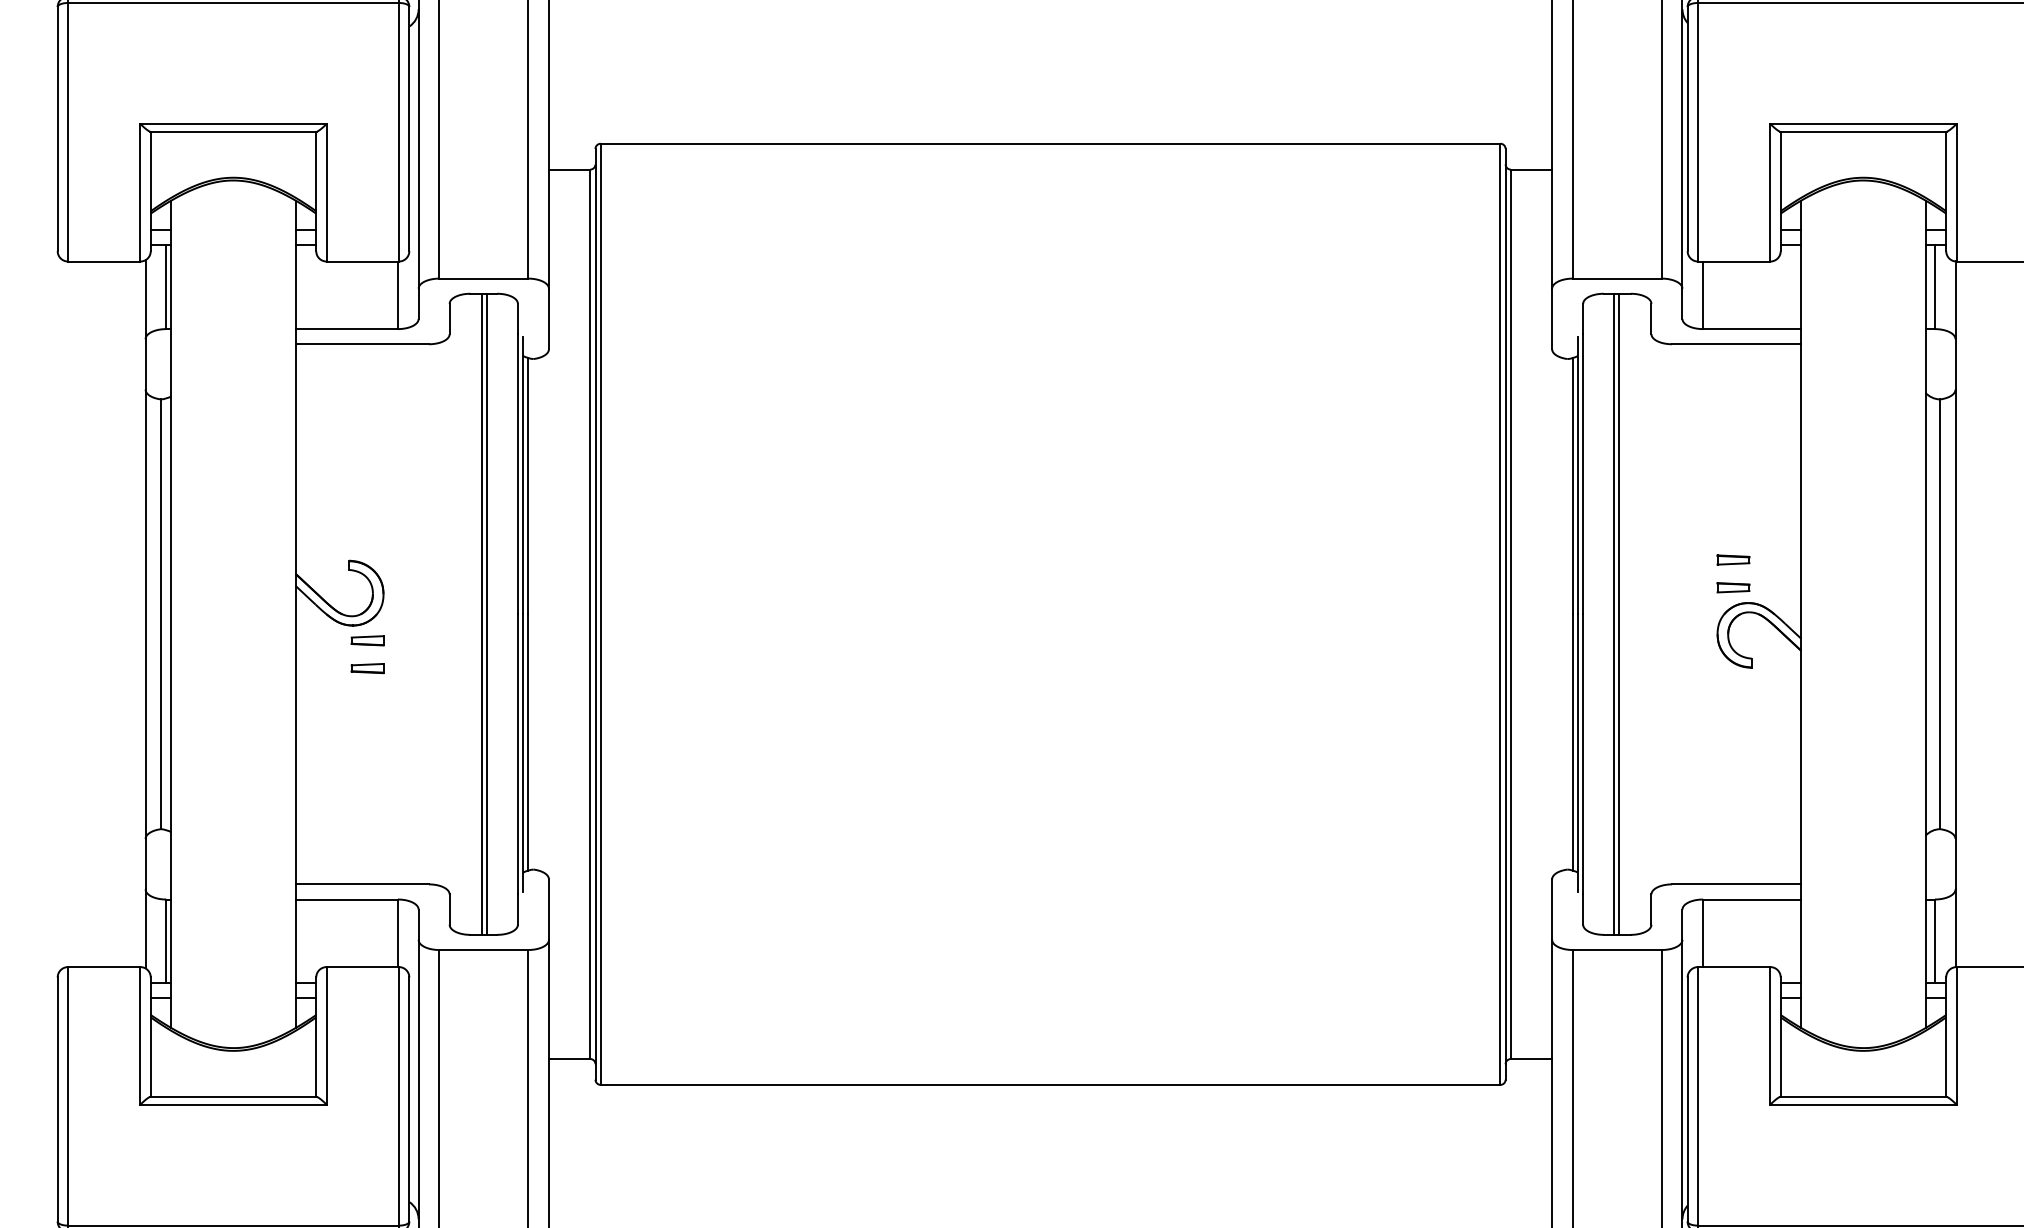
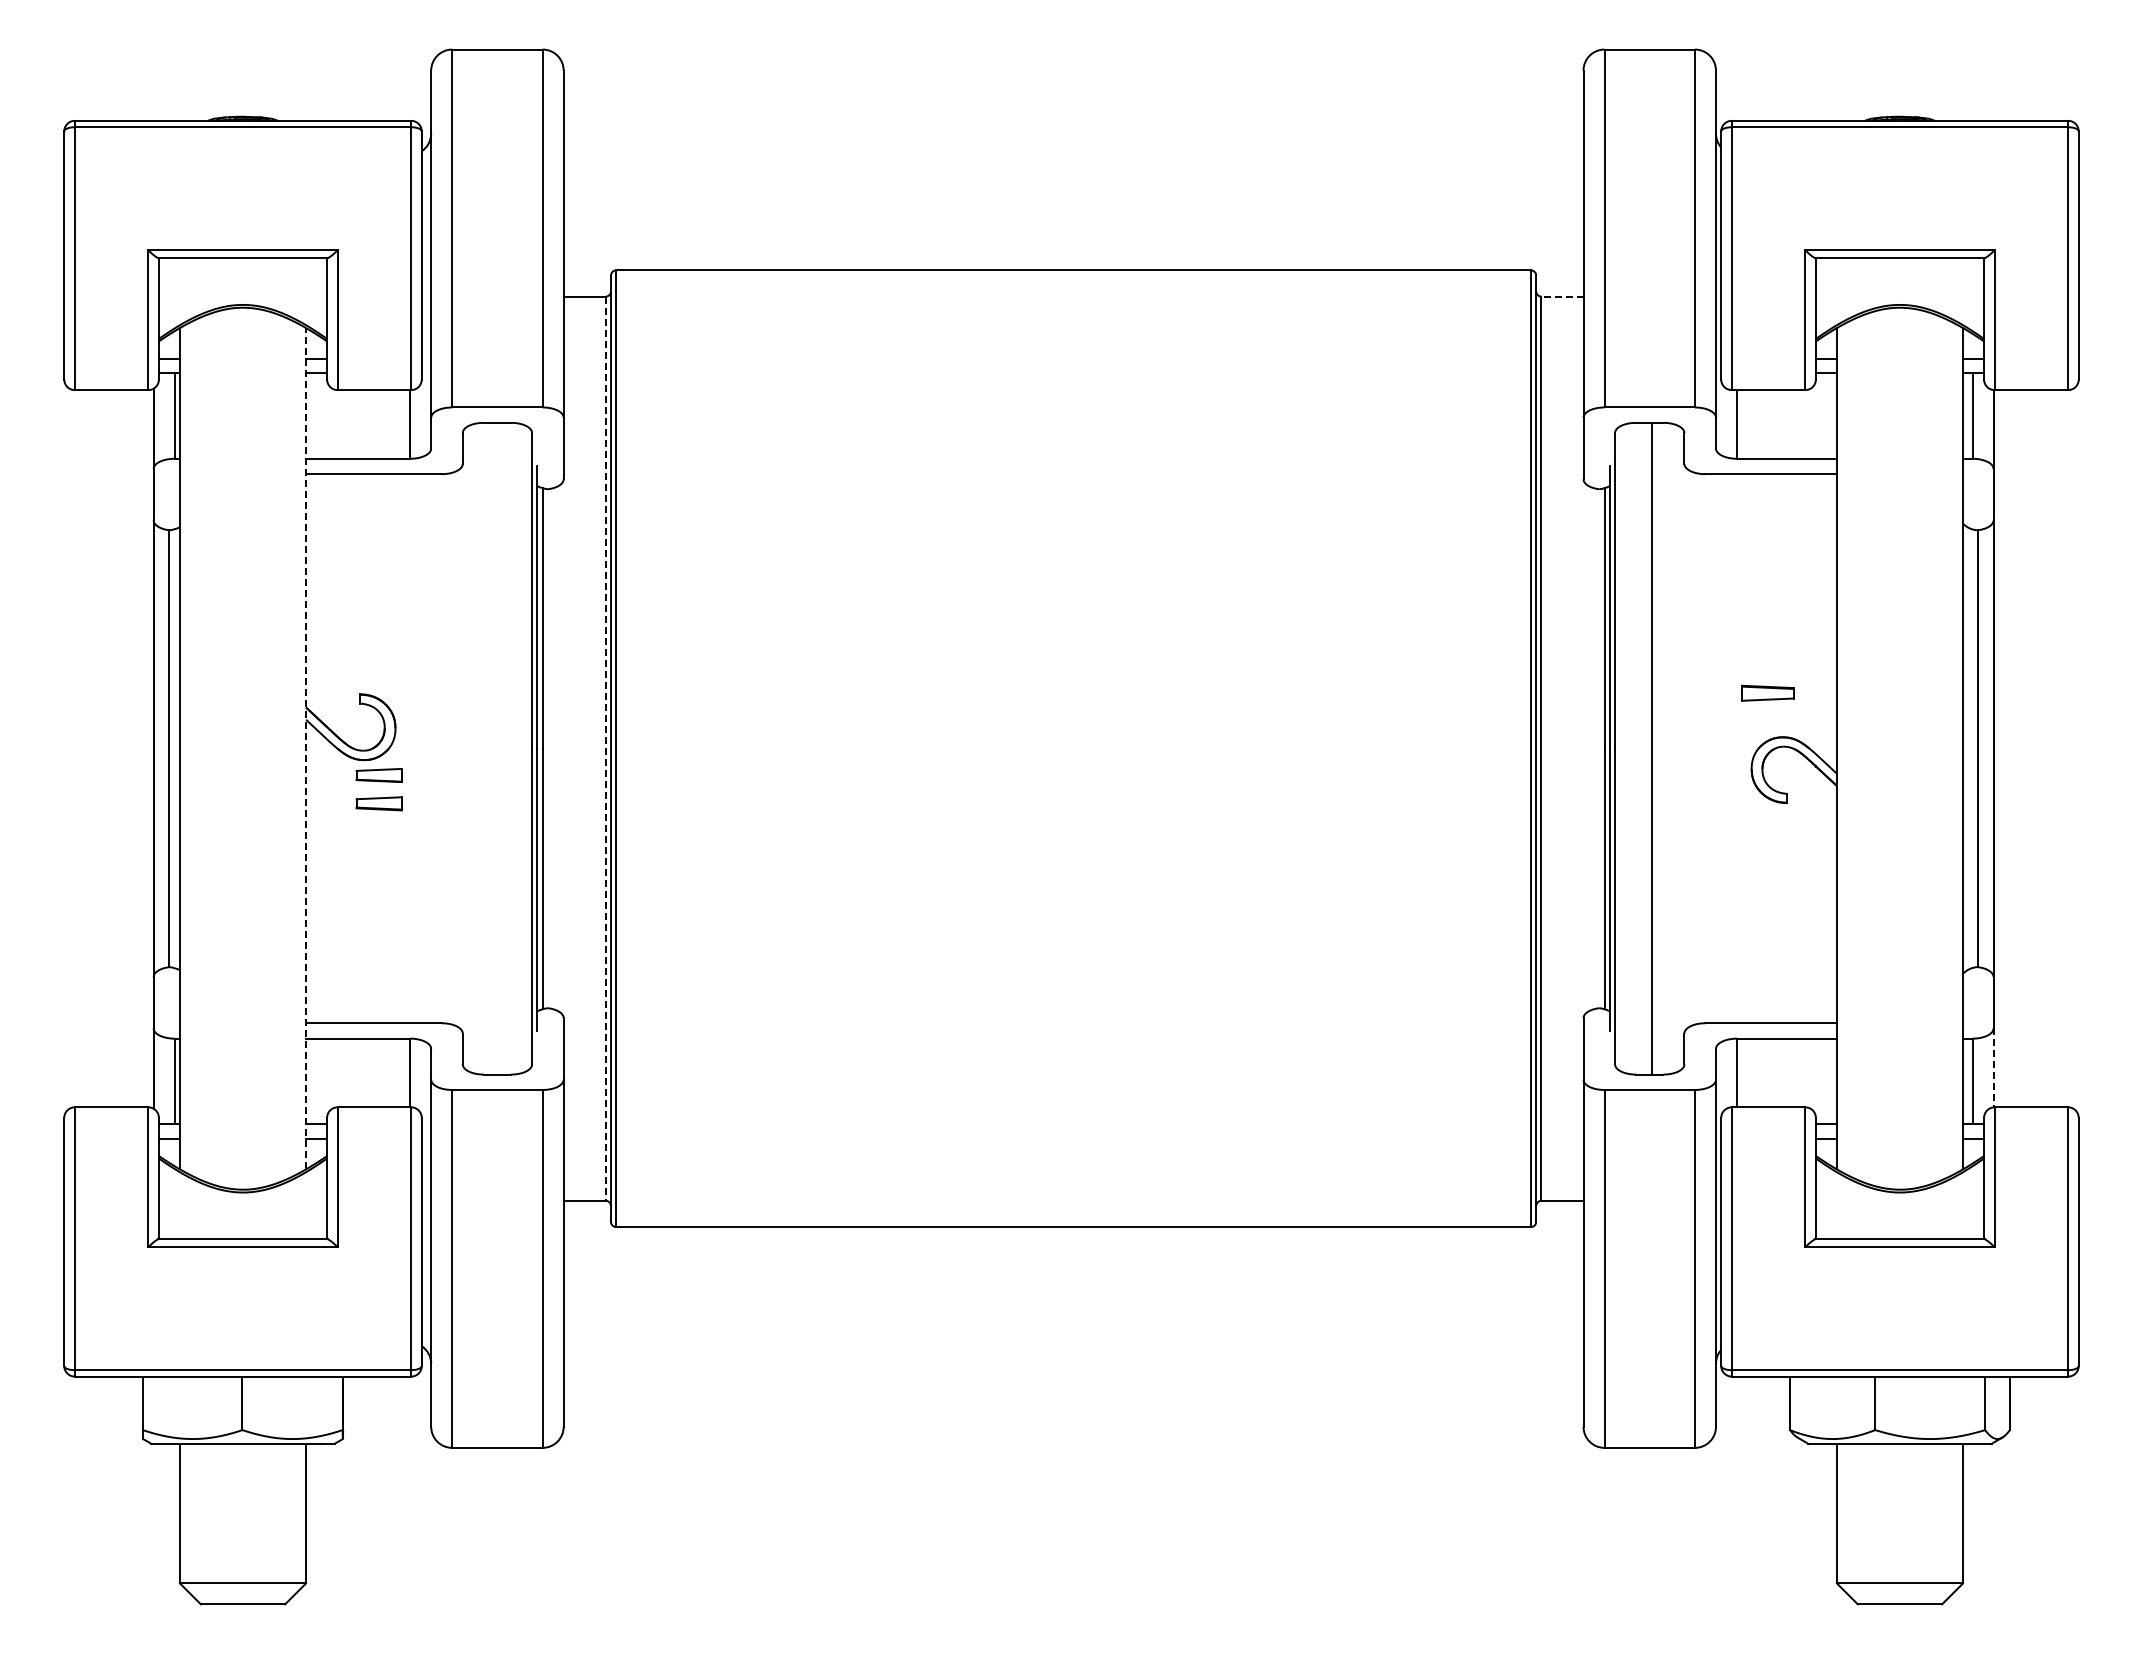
line: (1531, 169) -> (1562, 296), solid -> dashed
part: (1733, 559) -> (1767, 693), size x1.6
part: (1733, 587) -> (1767, 721), removed
line: (295, 614) -> (306, 748), solid -> dashed
line: (481, 614) -> (495, 748), removed
line: (486, 614) -> (500, 748), removed
line: (1614, 614) -> (1646, 748), removed
line: (590, 615) -> (605, 749), solid -> dashed
part: (367, 640) -> (379, 775), size x1.4
part: (367, 668) -> (379, 803), size x1.4
line: (1955, 928) -> (1993, 1068), solid -> dashed

